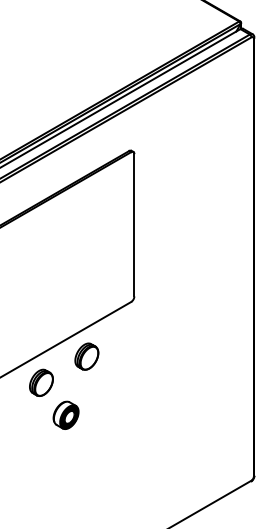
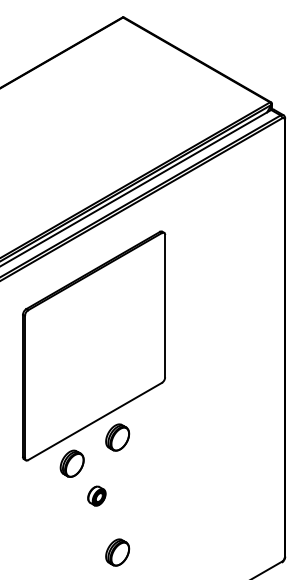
part: (65, 414) -> (96, 495), size x0.7
part: (86, 471) -> (117, 552), added

